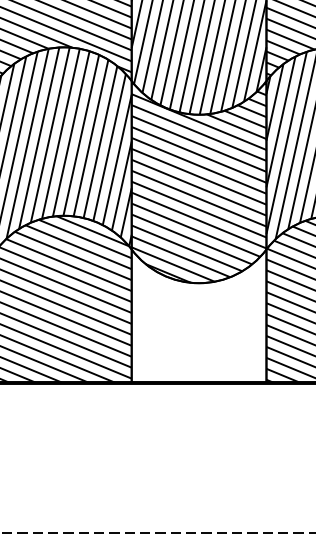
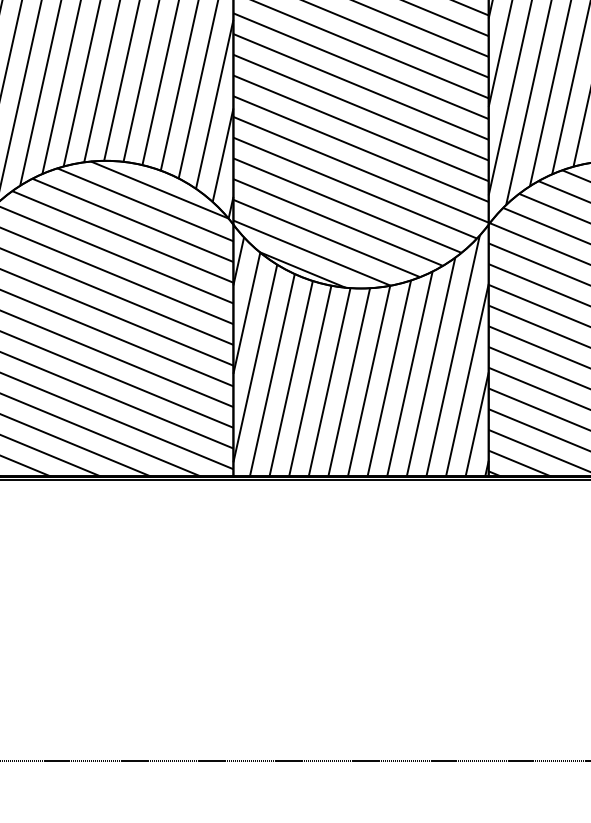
hatch: (198, 318) -> (359, 355), added

